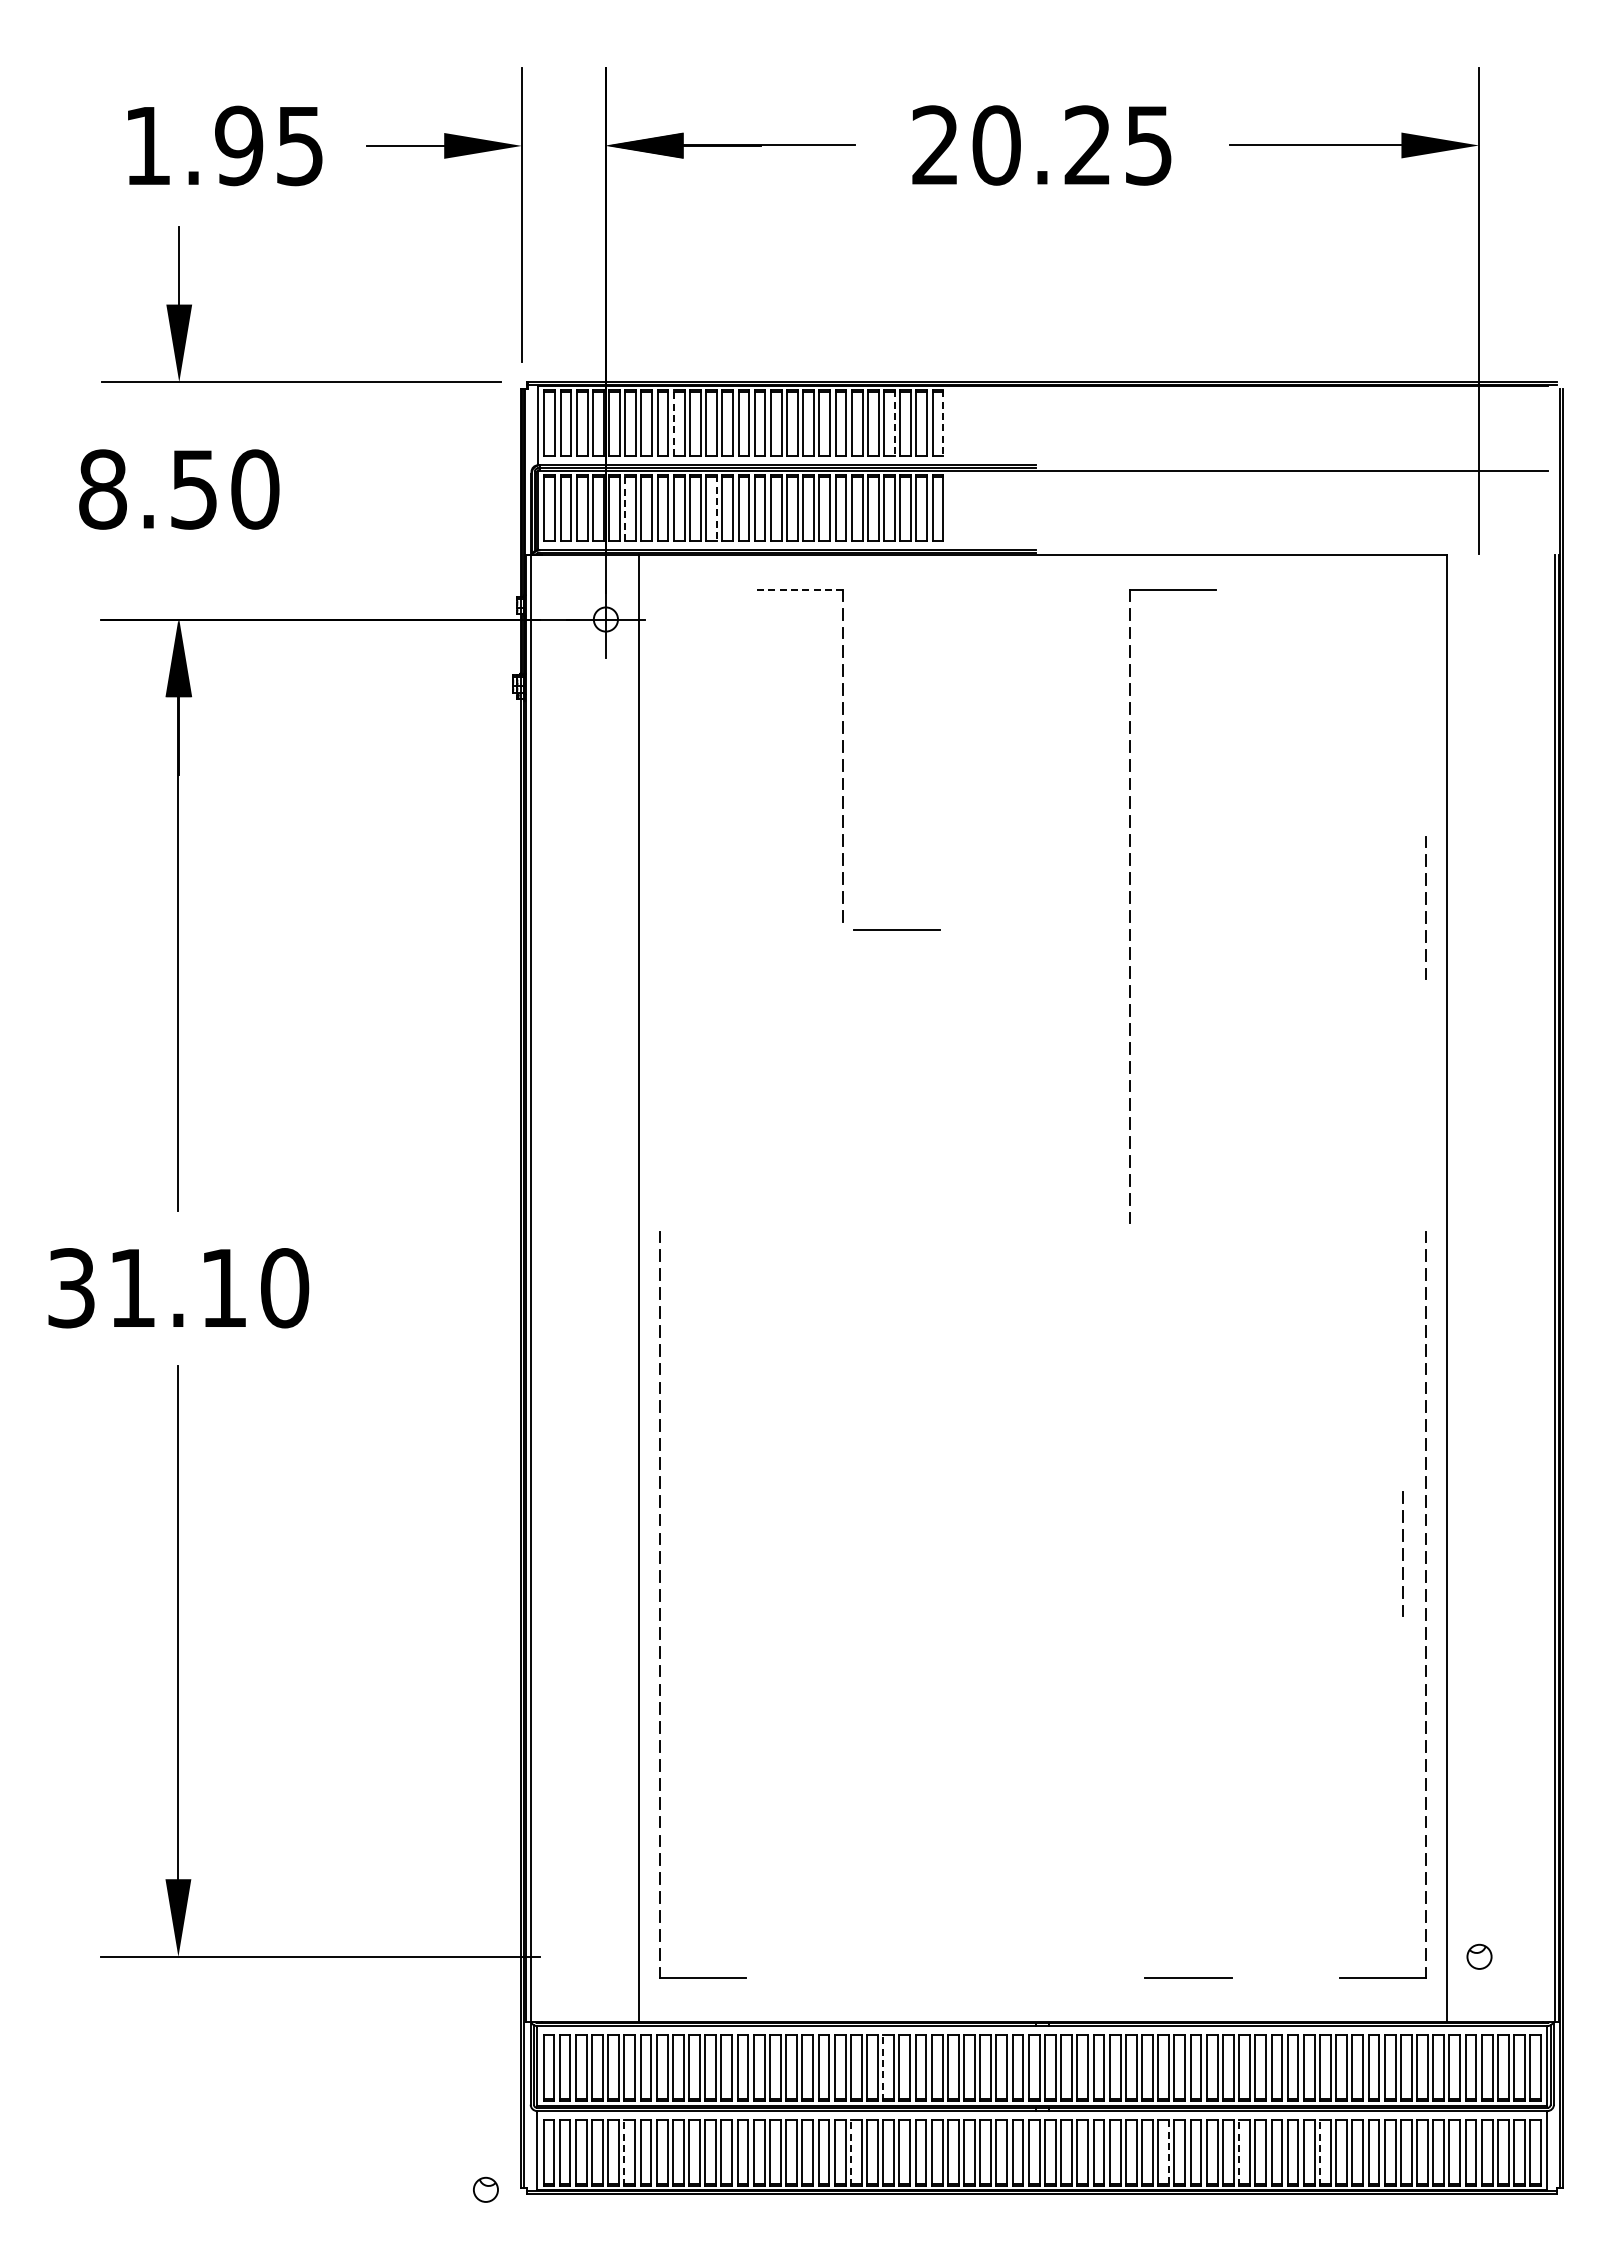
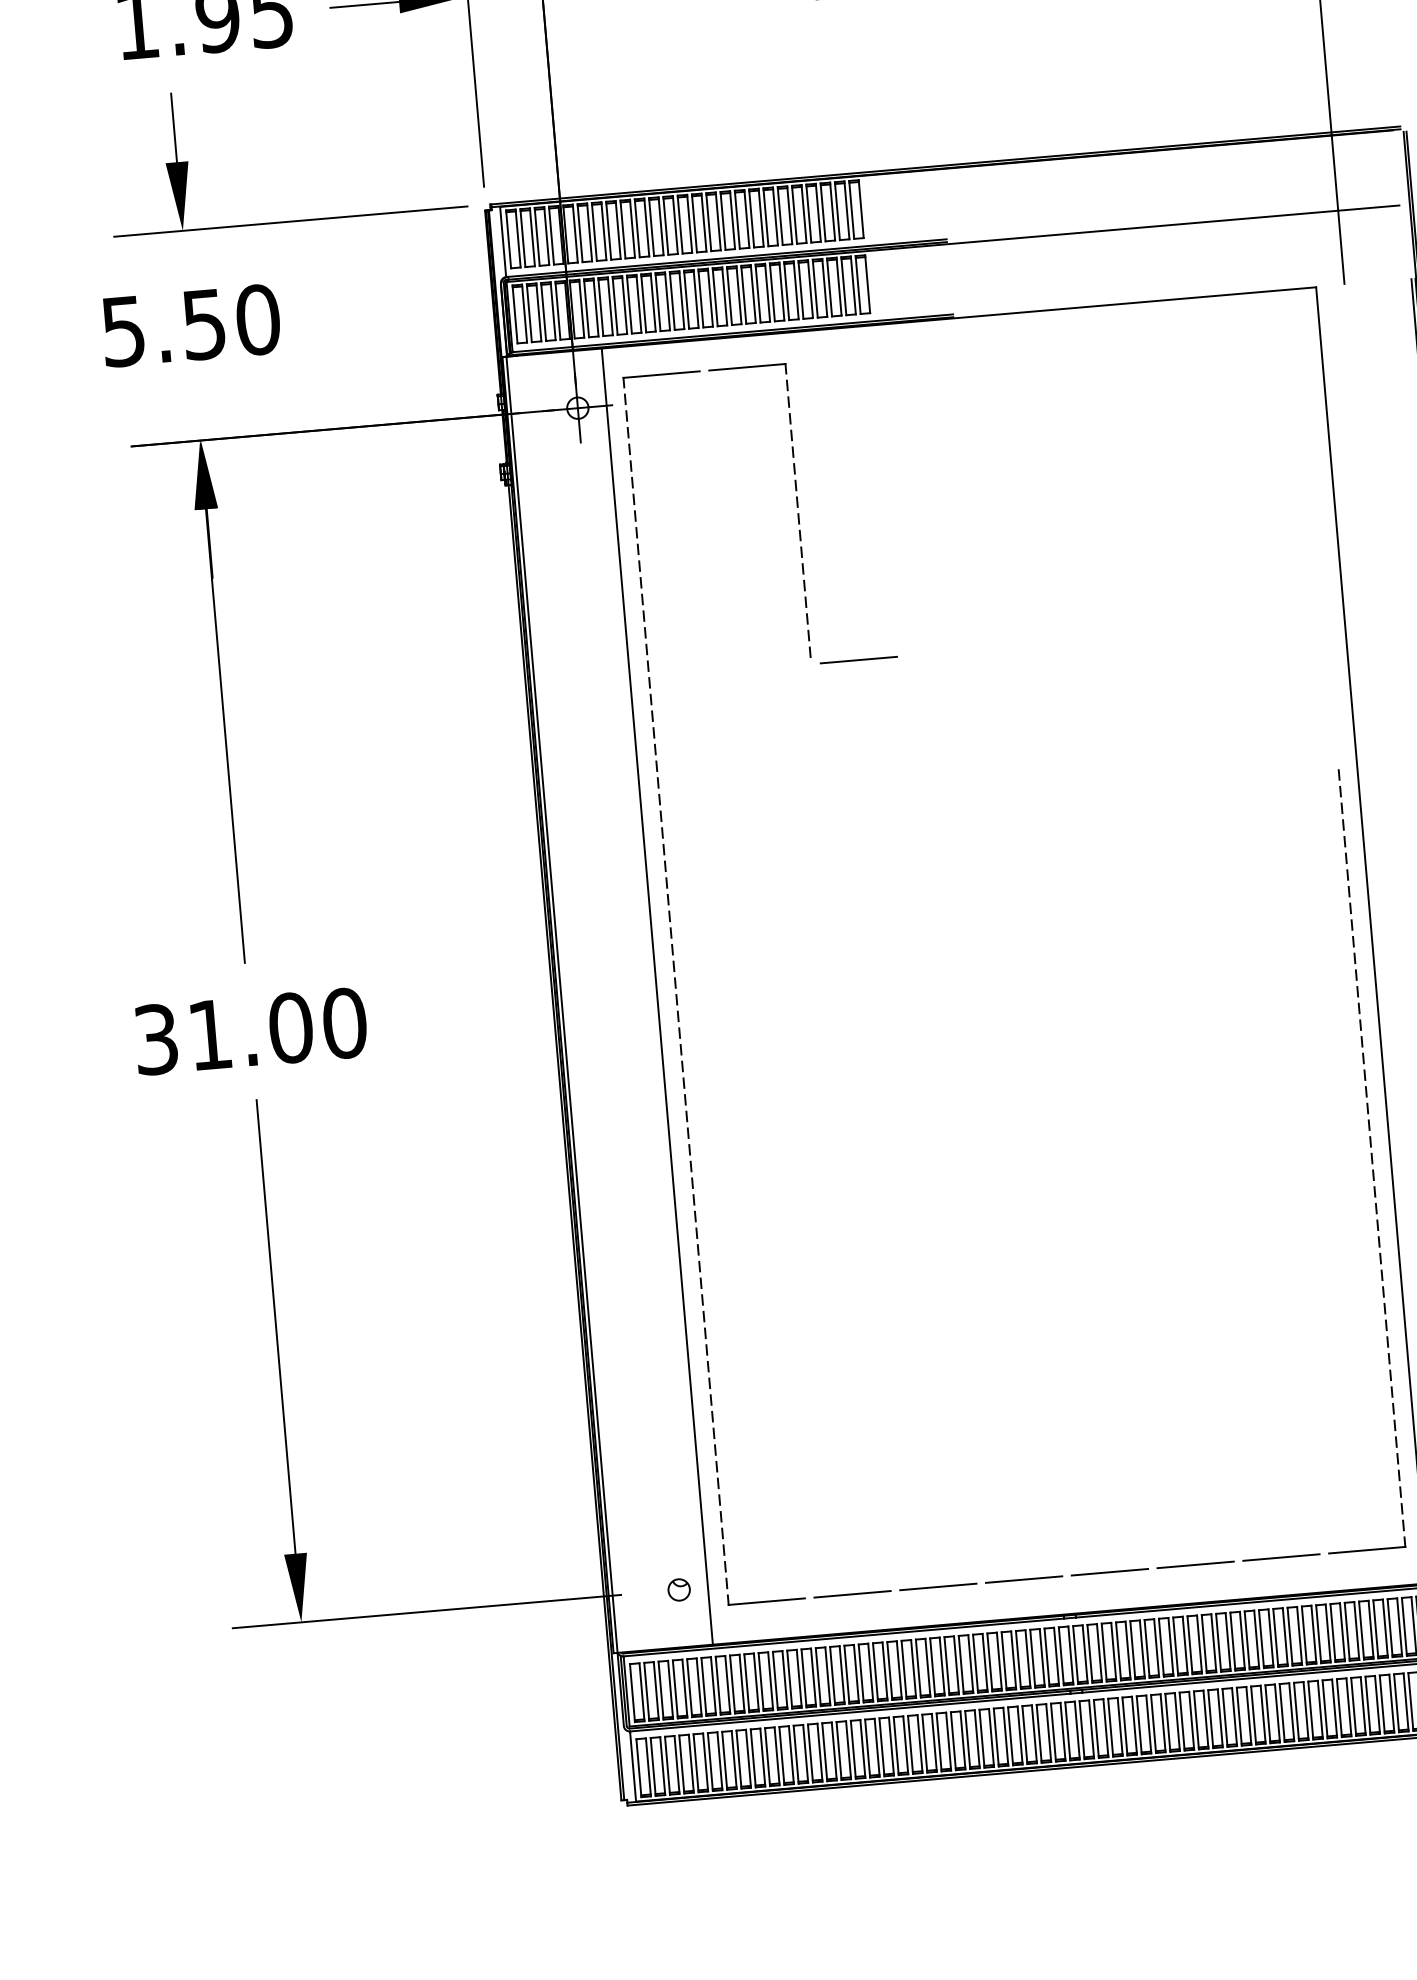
line: (673, 423) -> (622, 229), dashed -> solid
line: (894, 423) -> (818, 213), dashed -> solid
line: (943, 423) -> (861, 209), dashed -> solid
text: (102, 489) -> (123, 331), 8.50 -> 5.50
line: (625, 508) -> (586, 308), dashed -> solid
line: (716, 508) -> (667, 301), dashed -> solid
line: (800, 589) -> (747, 366), dashed -> solid
part: (1130, 903) -> (647, 655), moved
line: (1425, 904) -> (1323, 597), removed
text: (224, 1288) -> (291, 1028), 31.10 -> 31.00
line: (1402, 1553) -> (1343, 824), moved
line: (896, 1977) -> (937, 1586), added
line: (800, 1978) -> (852, 1594), added
line: (994, 1978) -> (1024, 1579), added
line: (1091, 1978) -> (1109, 1572), added
line: (1285, 1978) -> (1281, 1557), added
line: (883, 2068) -> (932, 1667), dashed -> solid
line: (624, 2153) -> (710, 1762), dashed -> solid
line: (850, 2153) -> (910, 1745), dashed -> solid
line: (1169, 2153) -> (1192, 1721), dashed -> solid
line: (1239, 2153) -> (1253, 1715), dashed -> solid
line: (1320, 2153) -> (1325, 1709), dashed -> solid
part: (485, 2189) -> (678, 1589), moved

